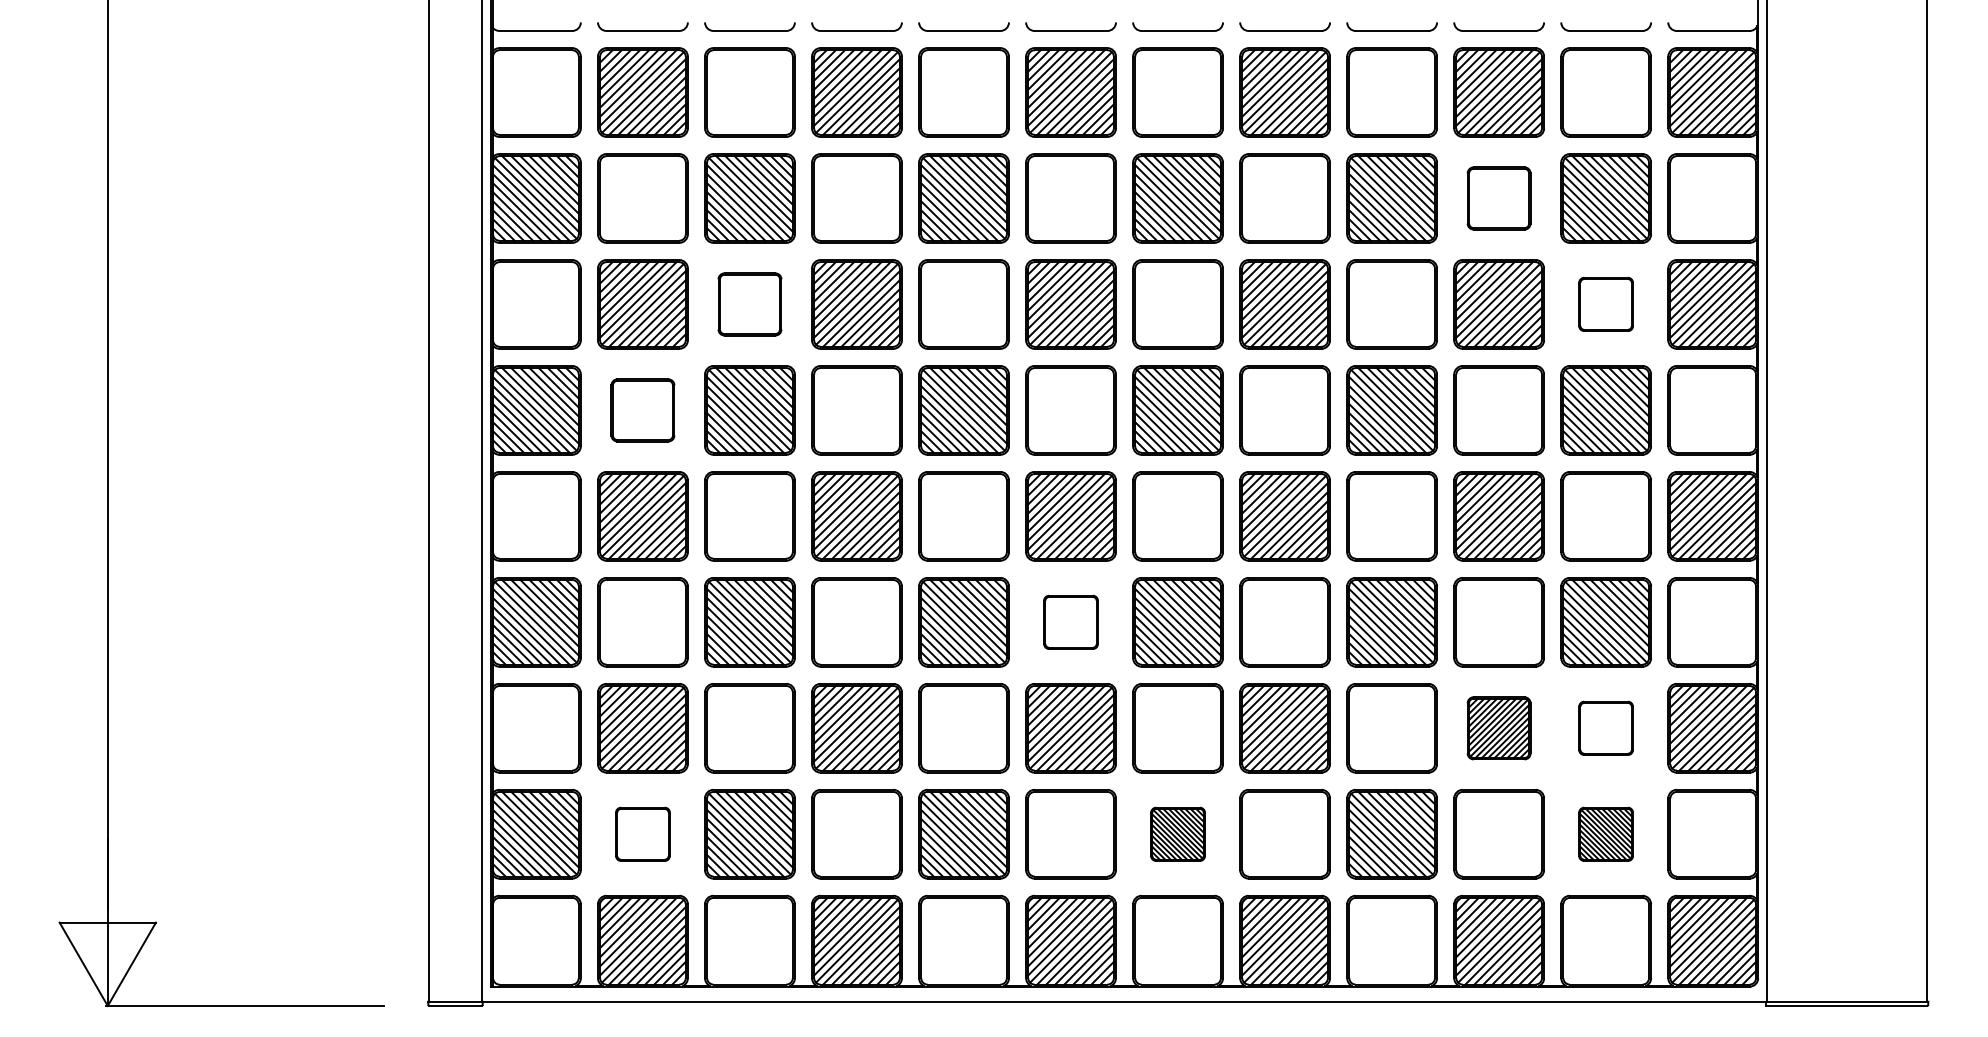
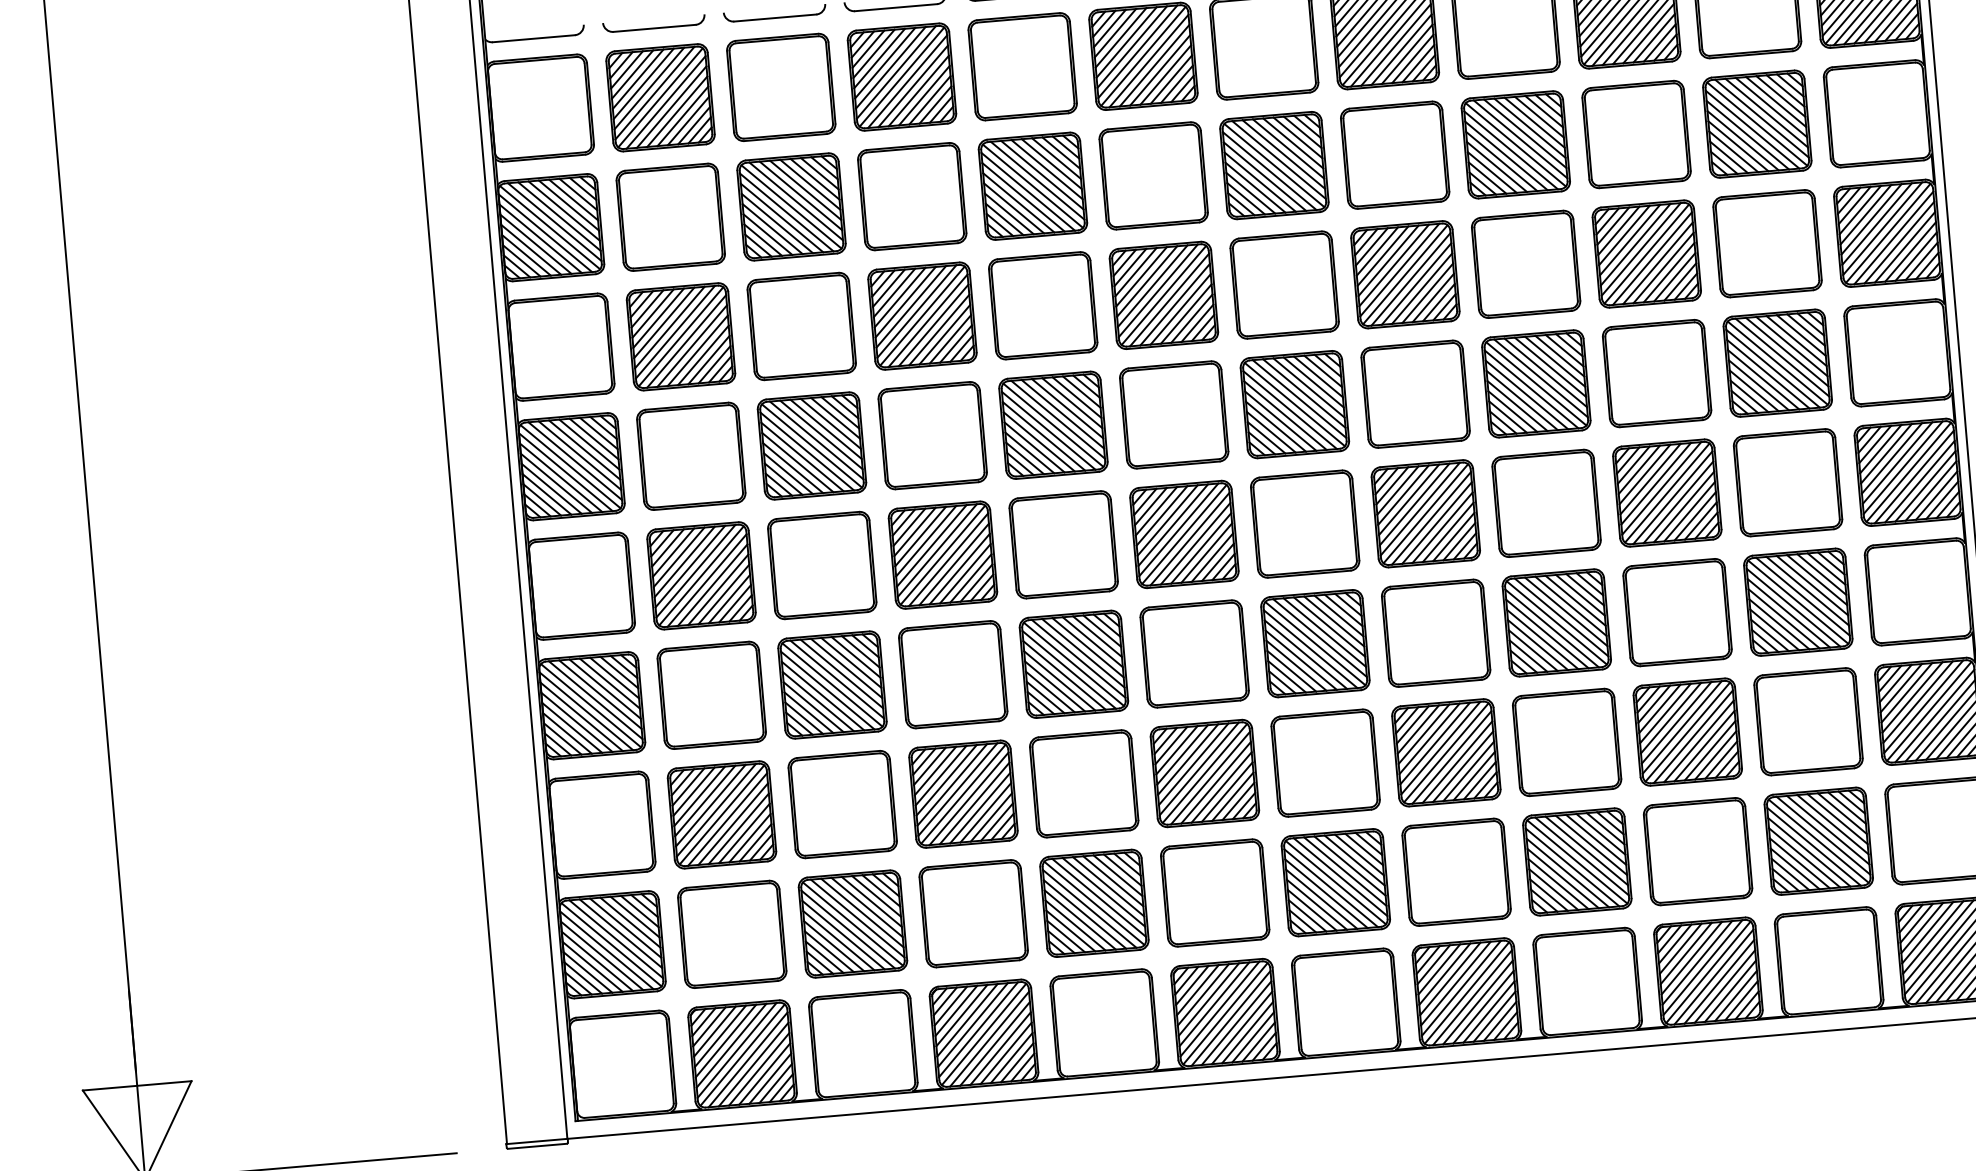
part: (1498, 198) -> (1635, 134), size x1.43
part: (749, 304) -> (801, 326), size x1.43
part: (1605, 304) -> (1766, 243), size x1.67
part: (642, 410) -> (690, 456), size x1.43
part: (1070, 622) -> (1194, 654), size x1.67
part: (1498, 728) -> (1687, 732), size x1.43
part: (1605, 728) -> (1807, 722), size x1.67
part: (642, 834) -> (731, 934), size x1.67
part: (1177, 834) -> (1335, 883), size x1.67
part: (1605, 834) -> (1818, 841), size x1.67

